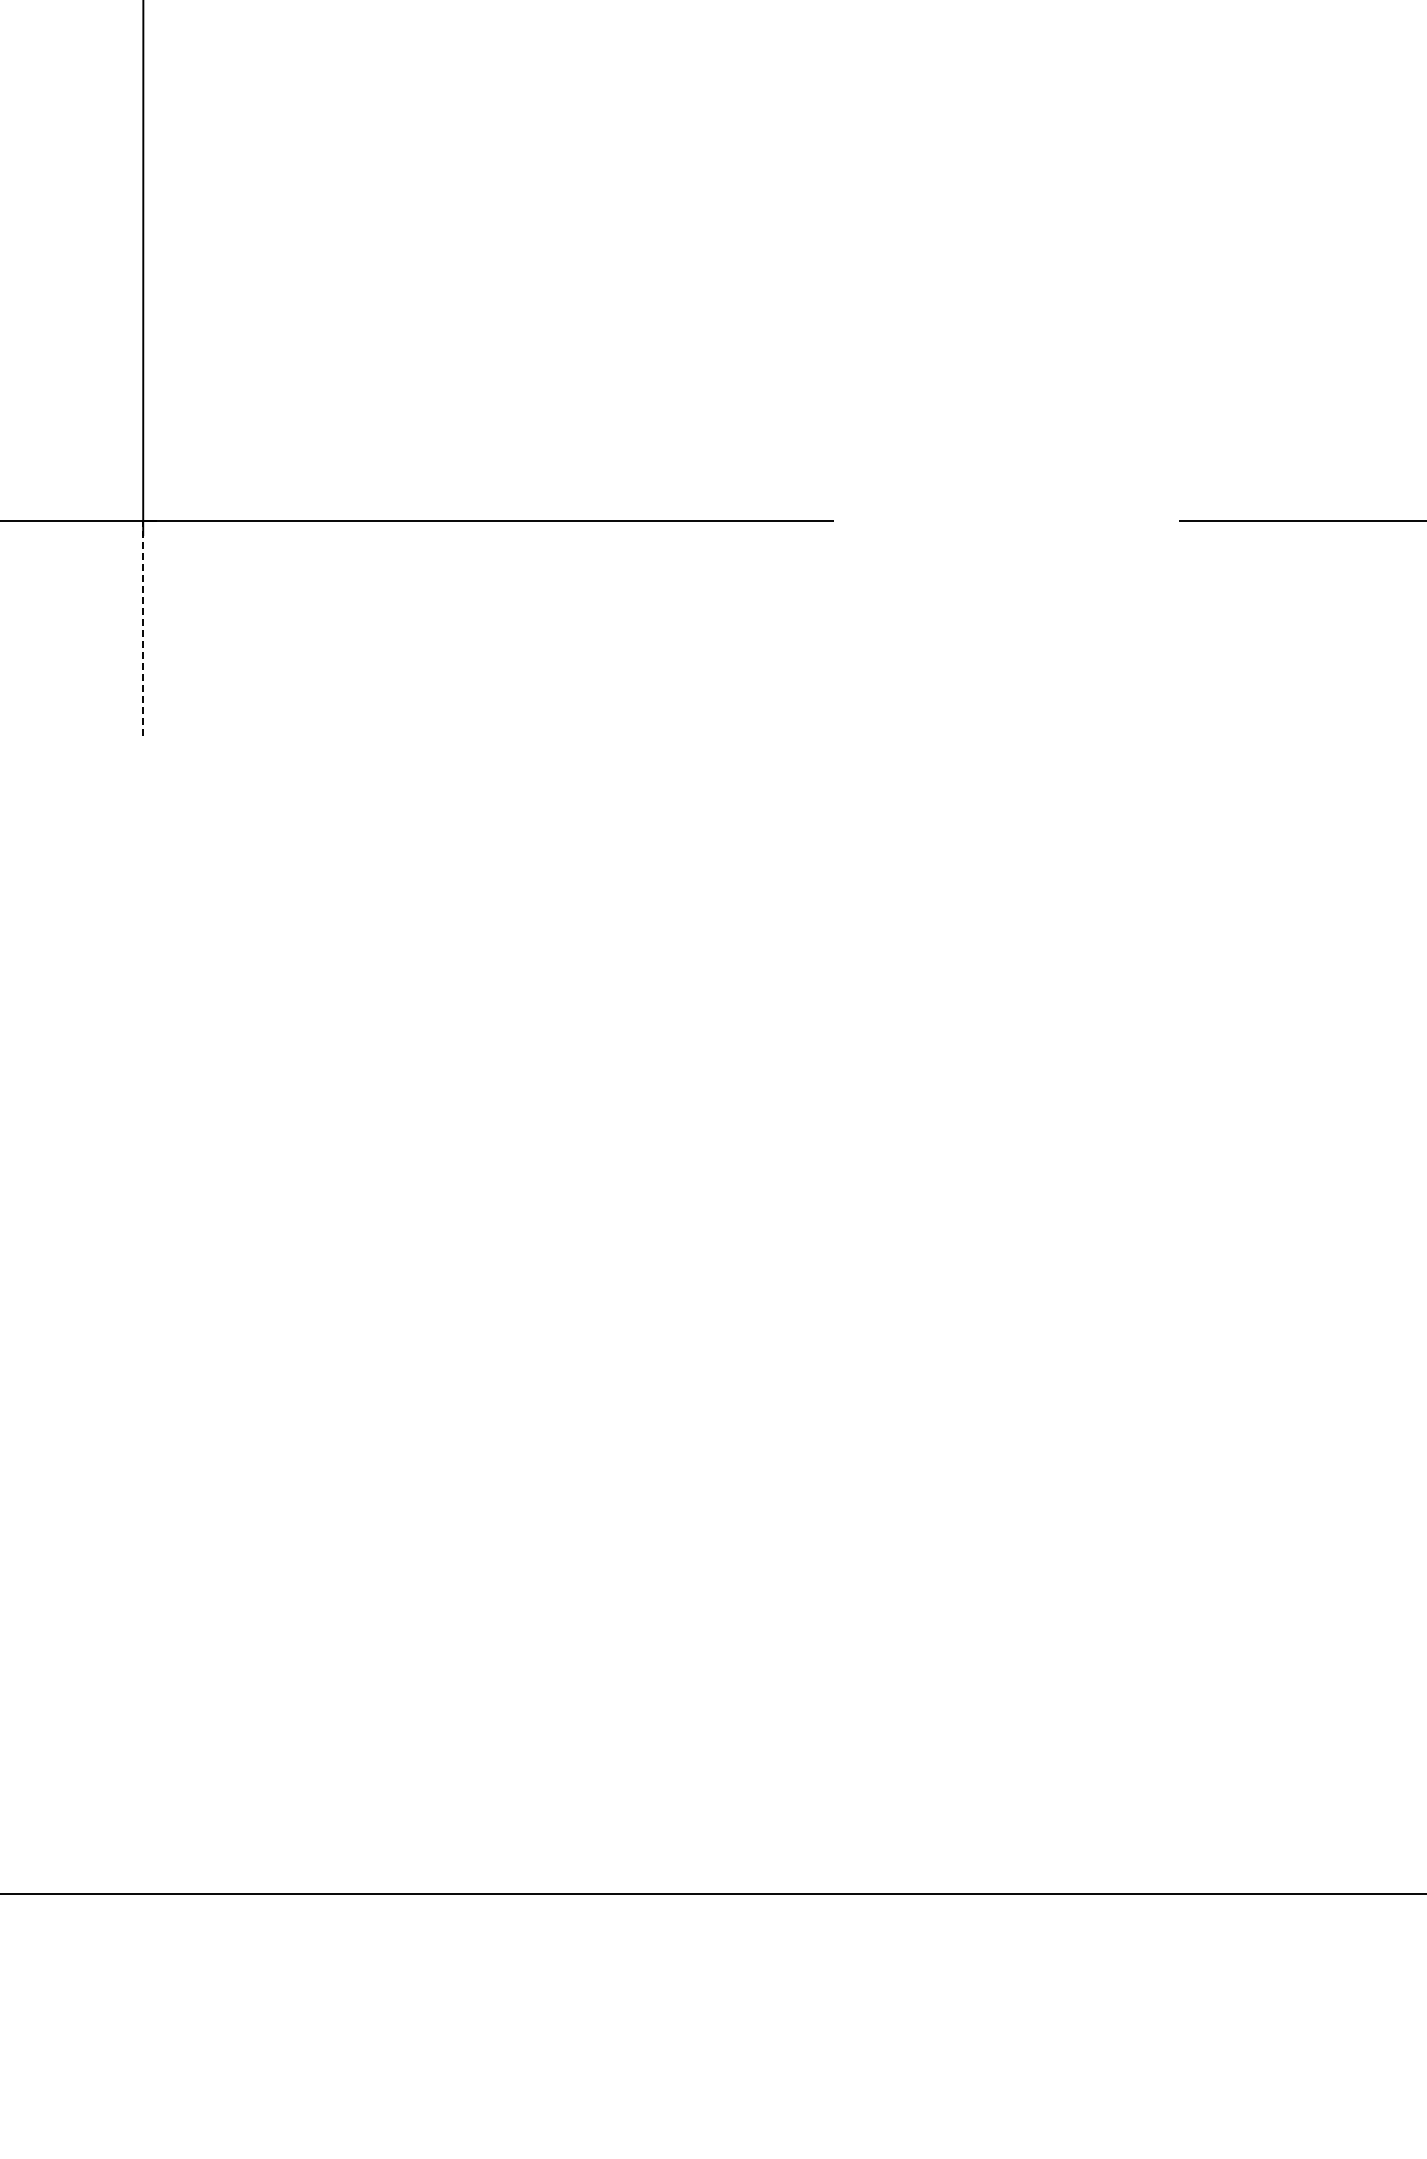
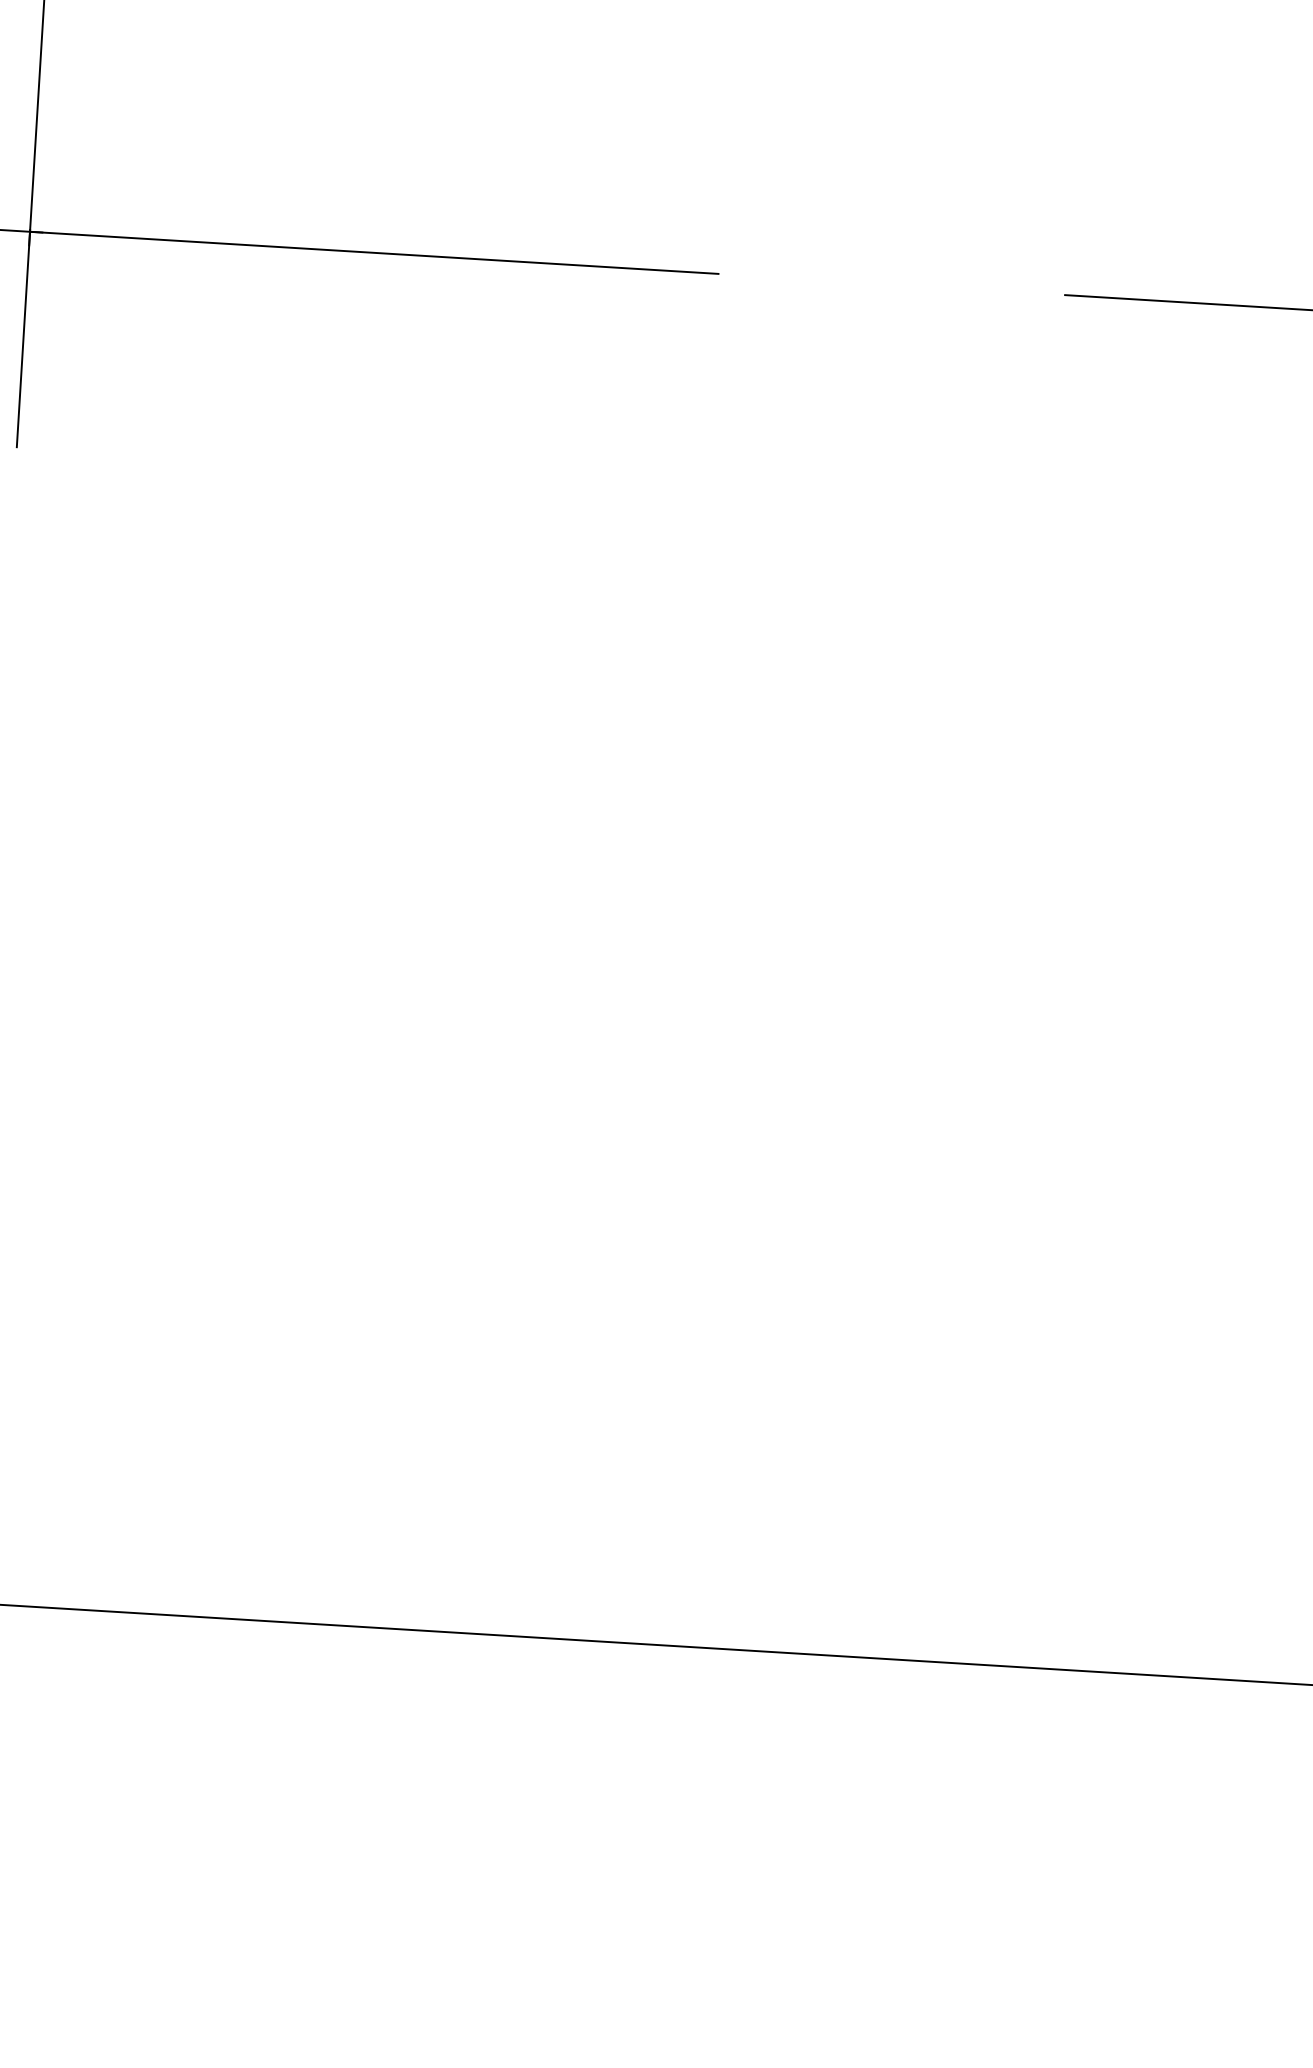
line: (143, 628) -> (23, 338), dashed -> solid

